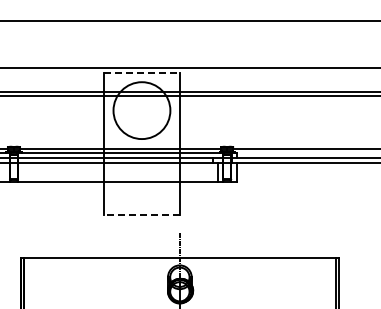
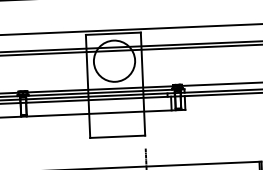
line: (141, 72) -> (113, 33), dashed -> solid
line: (141, 214) -> (117, 136), dashed -> solid

